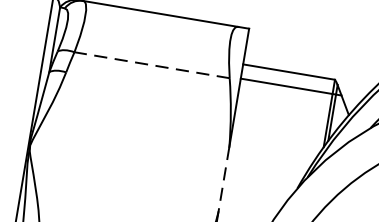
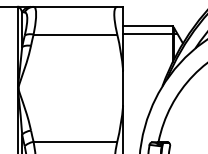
line: (152, 65) -> (75, 34), dashed -> solid
line: (224, 180) -> (123, 88), dashed -> solid

